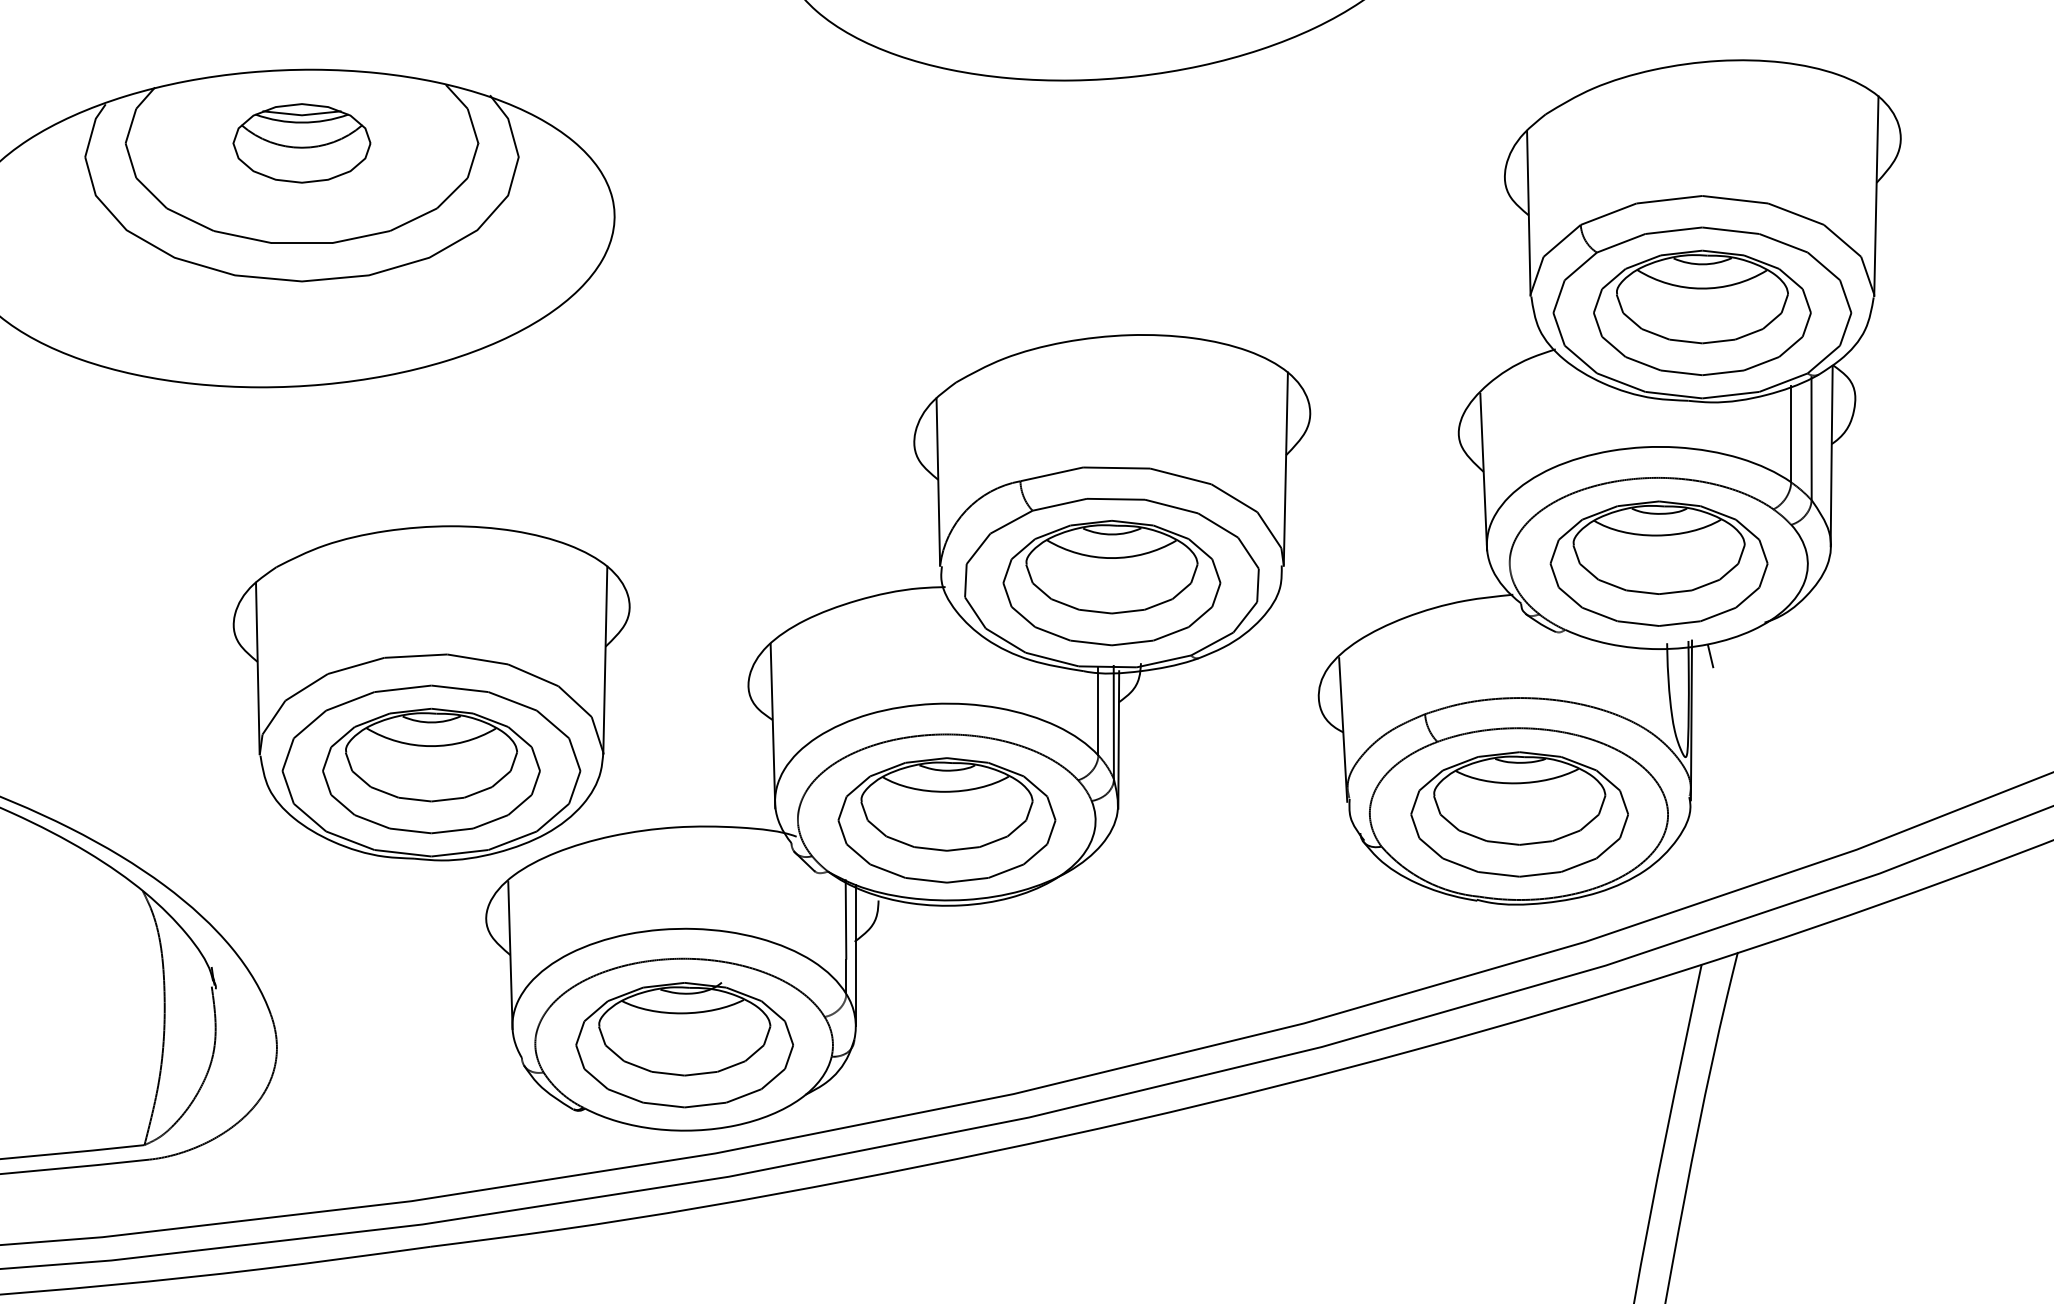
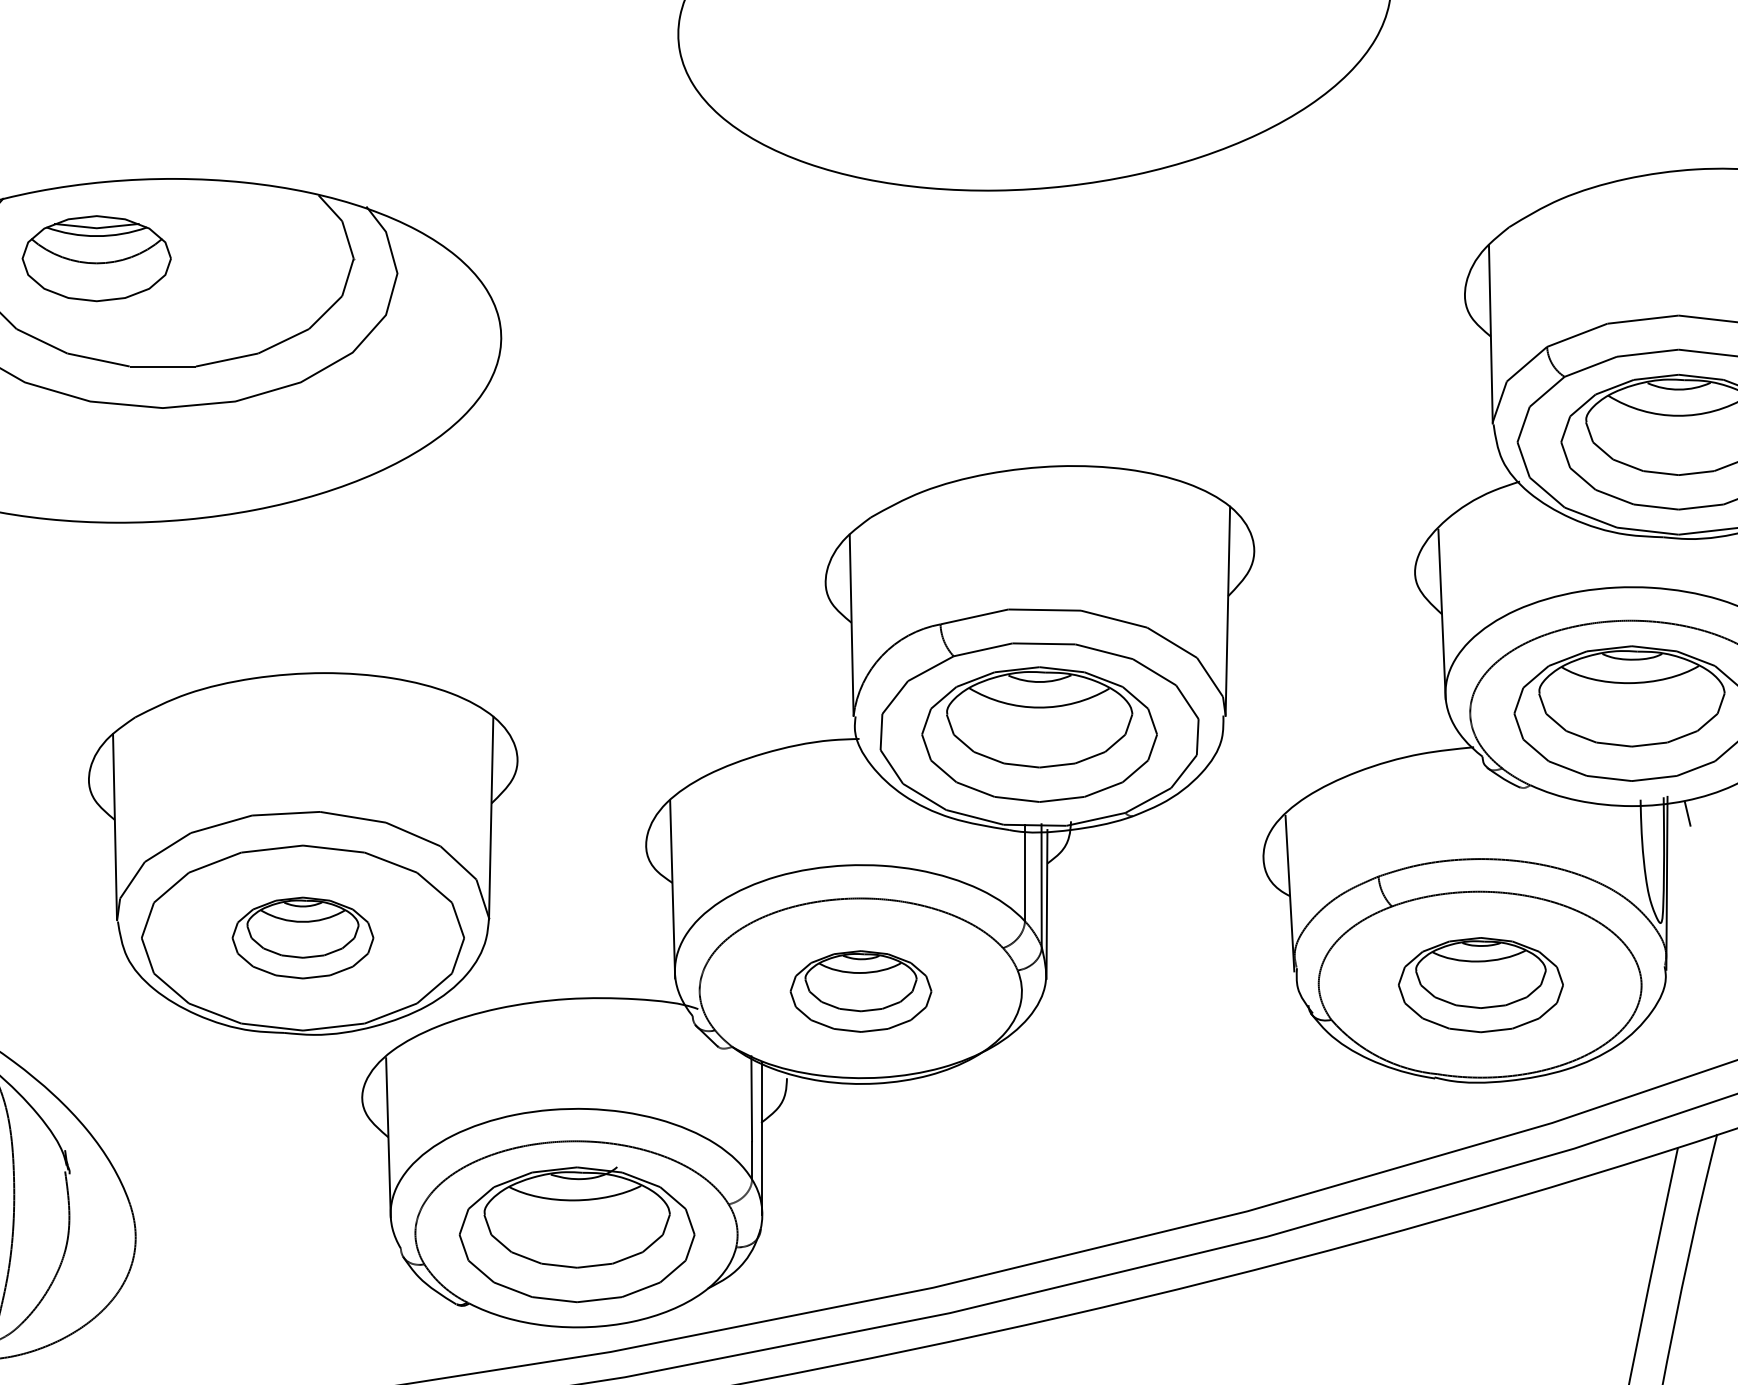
part: (301, 143) -> (96, 258), moved
part: (431, 770) -> (303, 937), size x0.6
part: (1519, 814) -> (1480, 985), size x0.7
part: (946, 820) -> (860, 991), size x0.6

